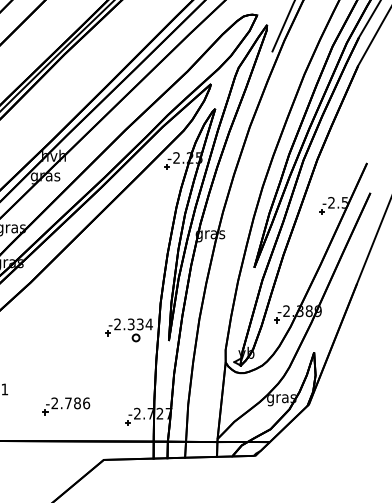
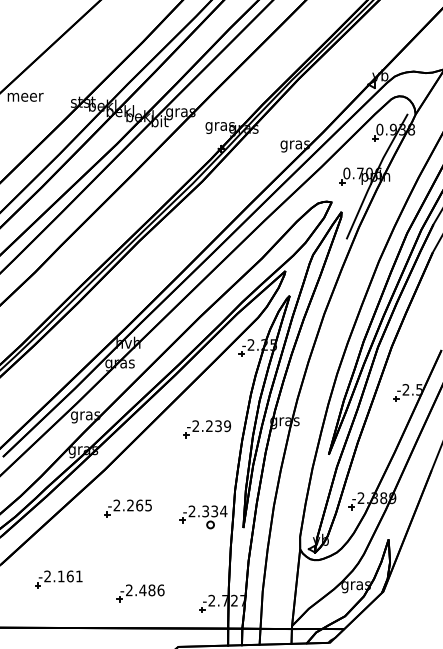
part: (132, 242) -> (206, 429), added
part: (53, 321) -> (127, 508), added
text: (68, 403) -> (142, 590), -2.786 -> -2.486

